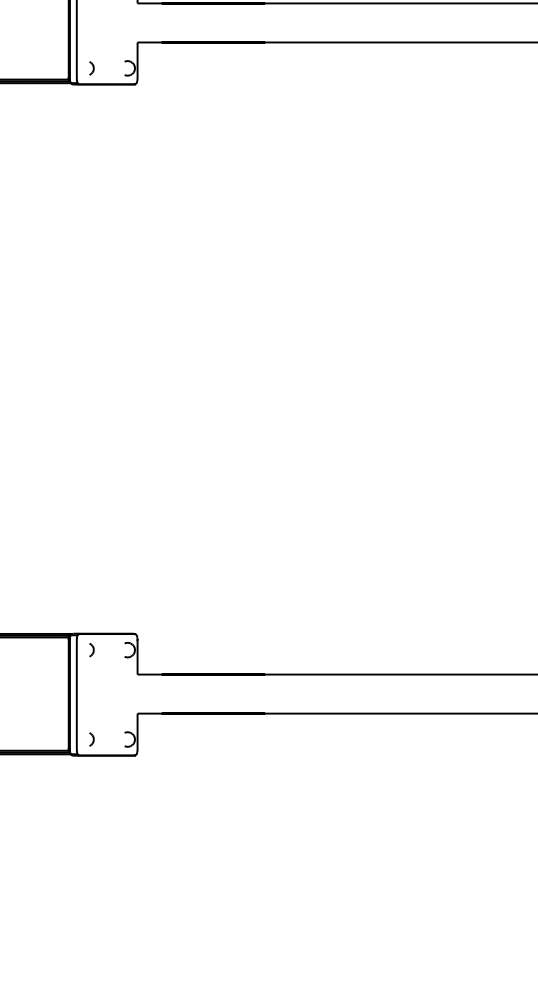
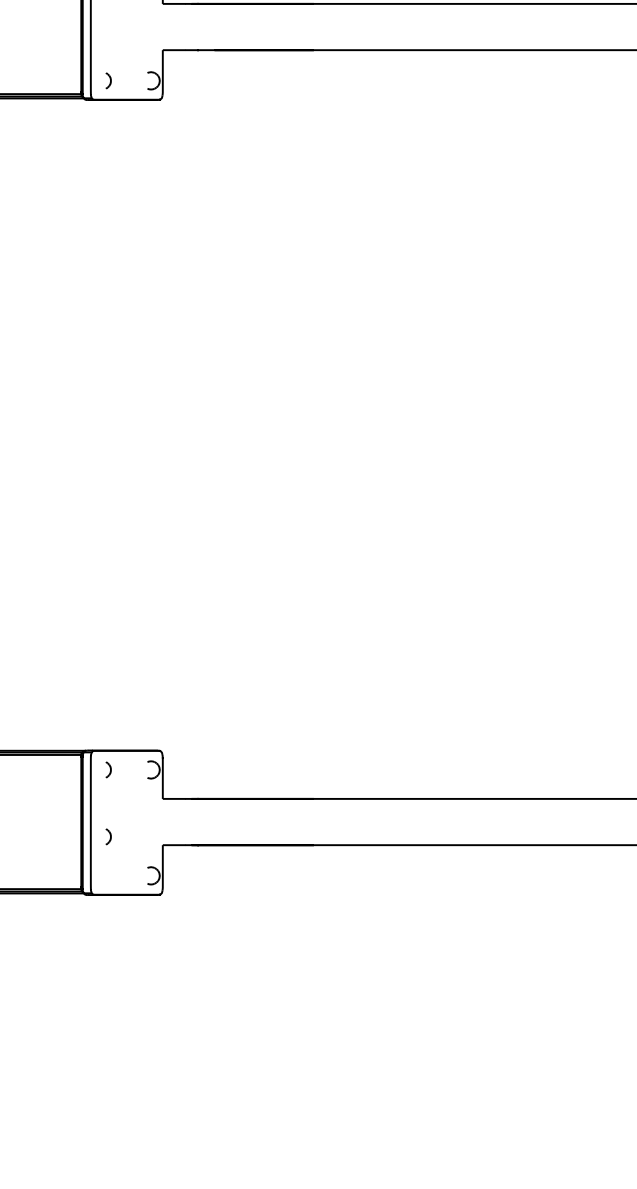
part: (91, 739) -> (108, 836), moved

